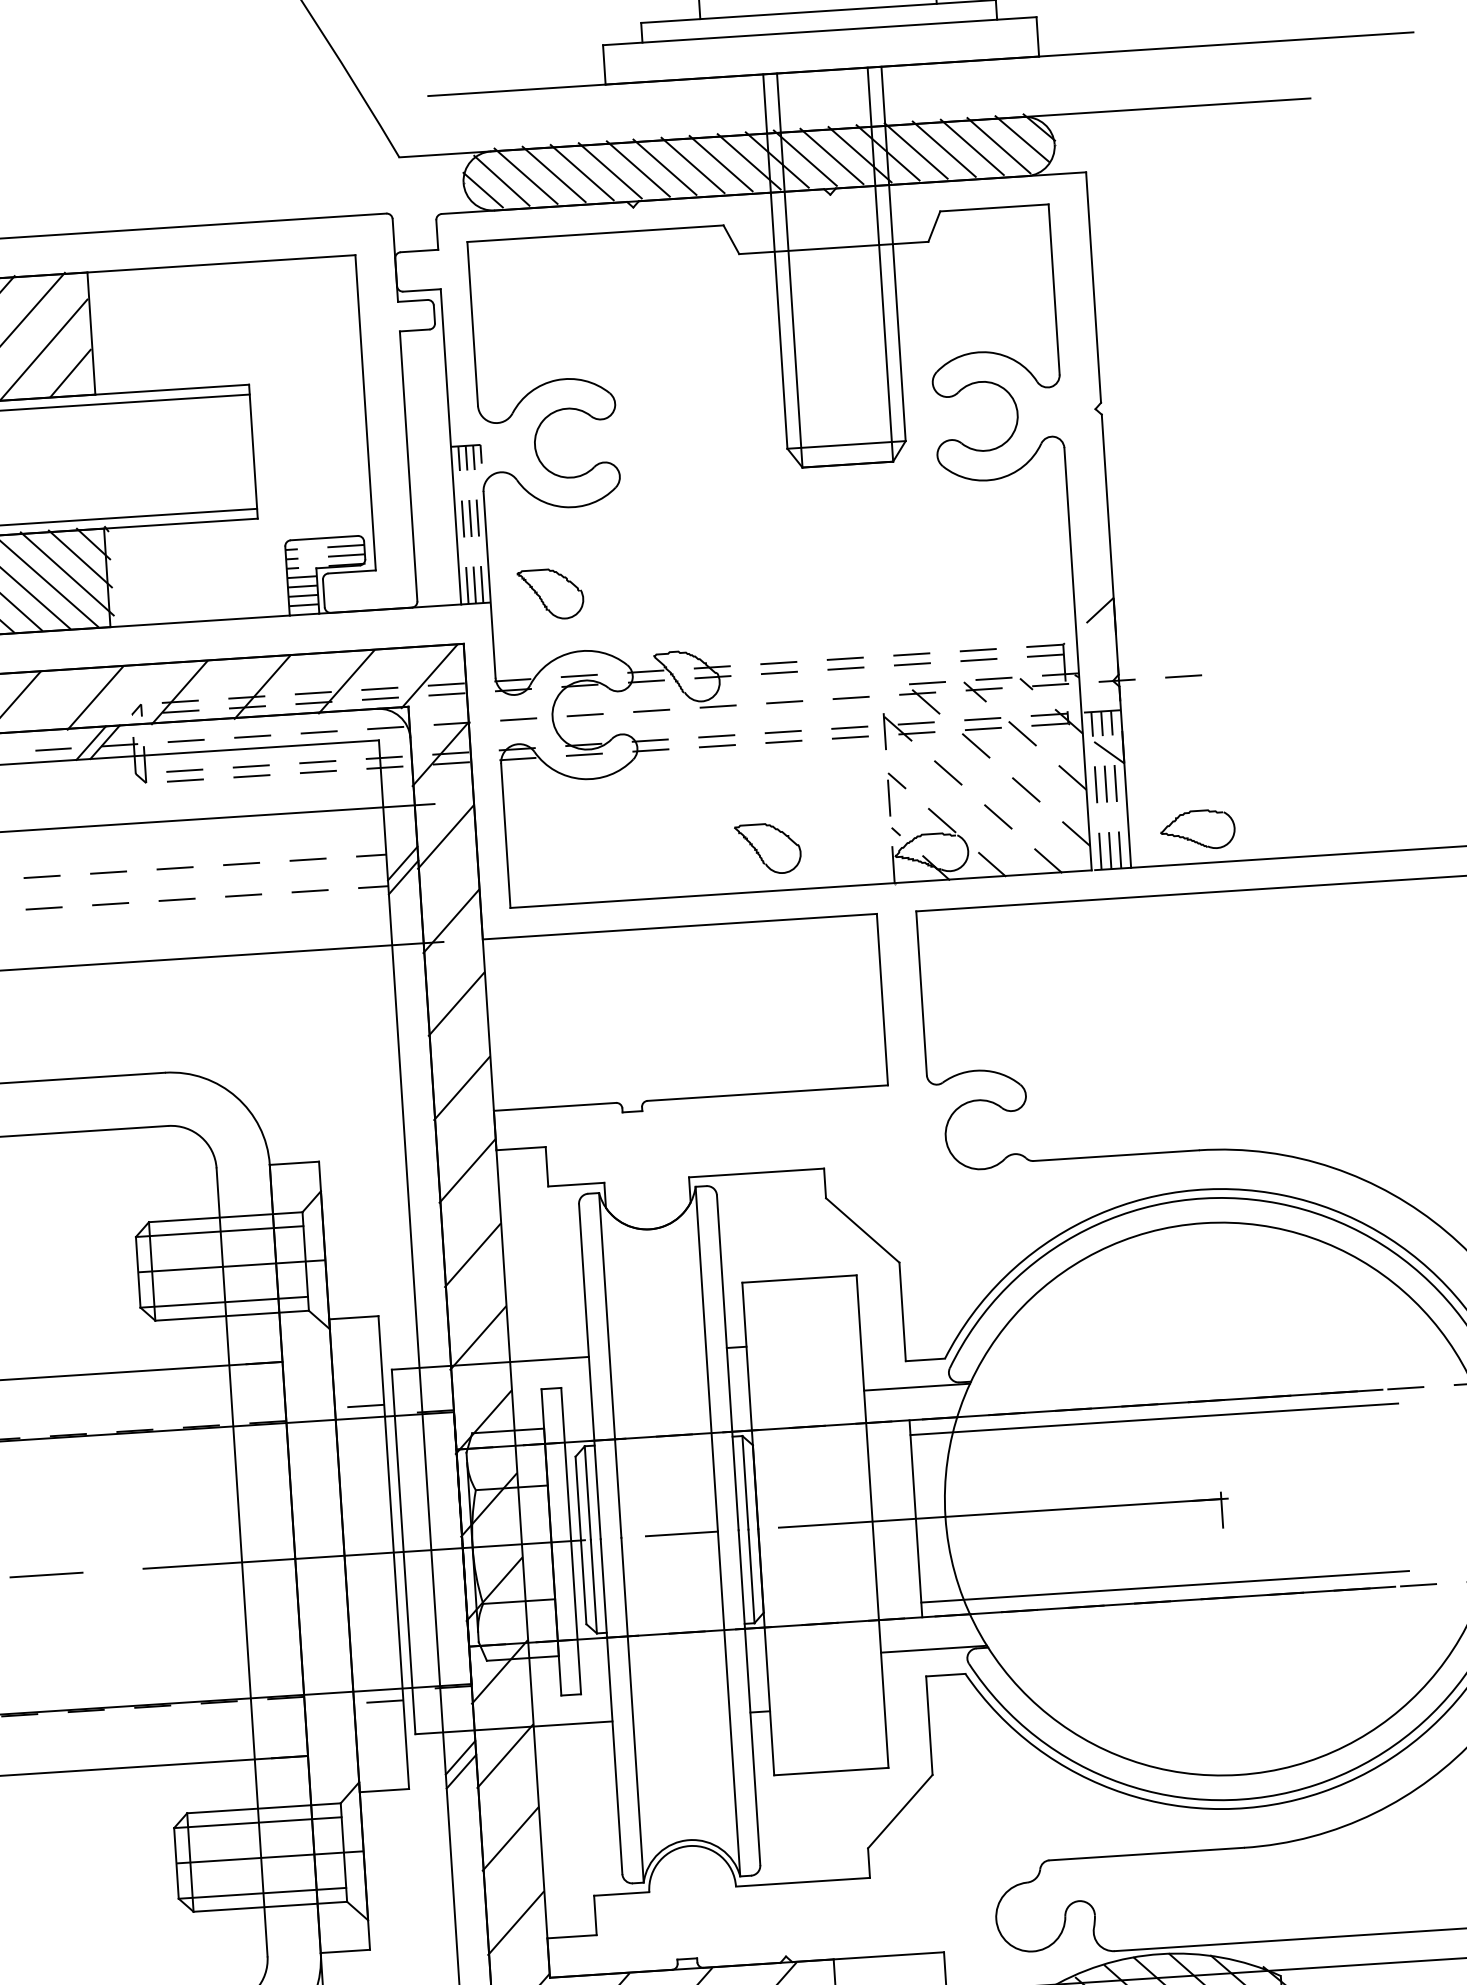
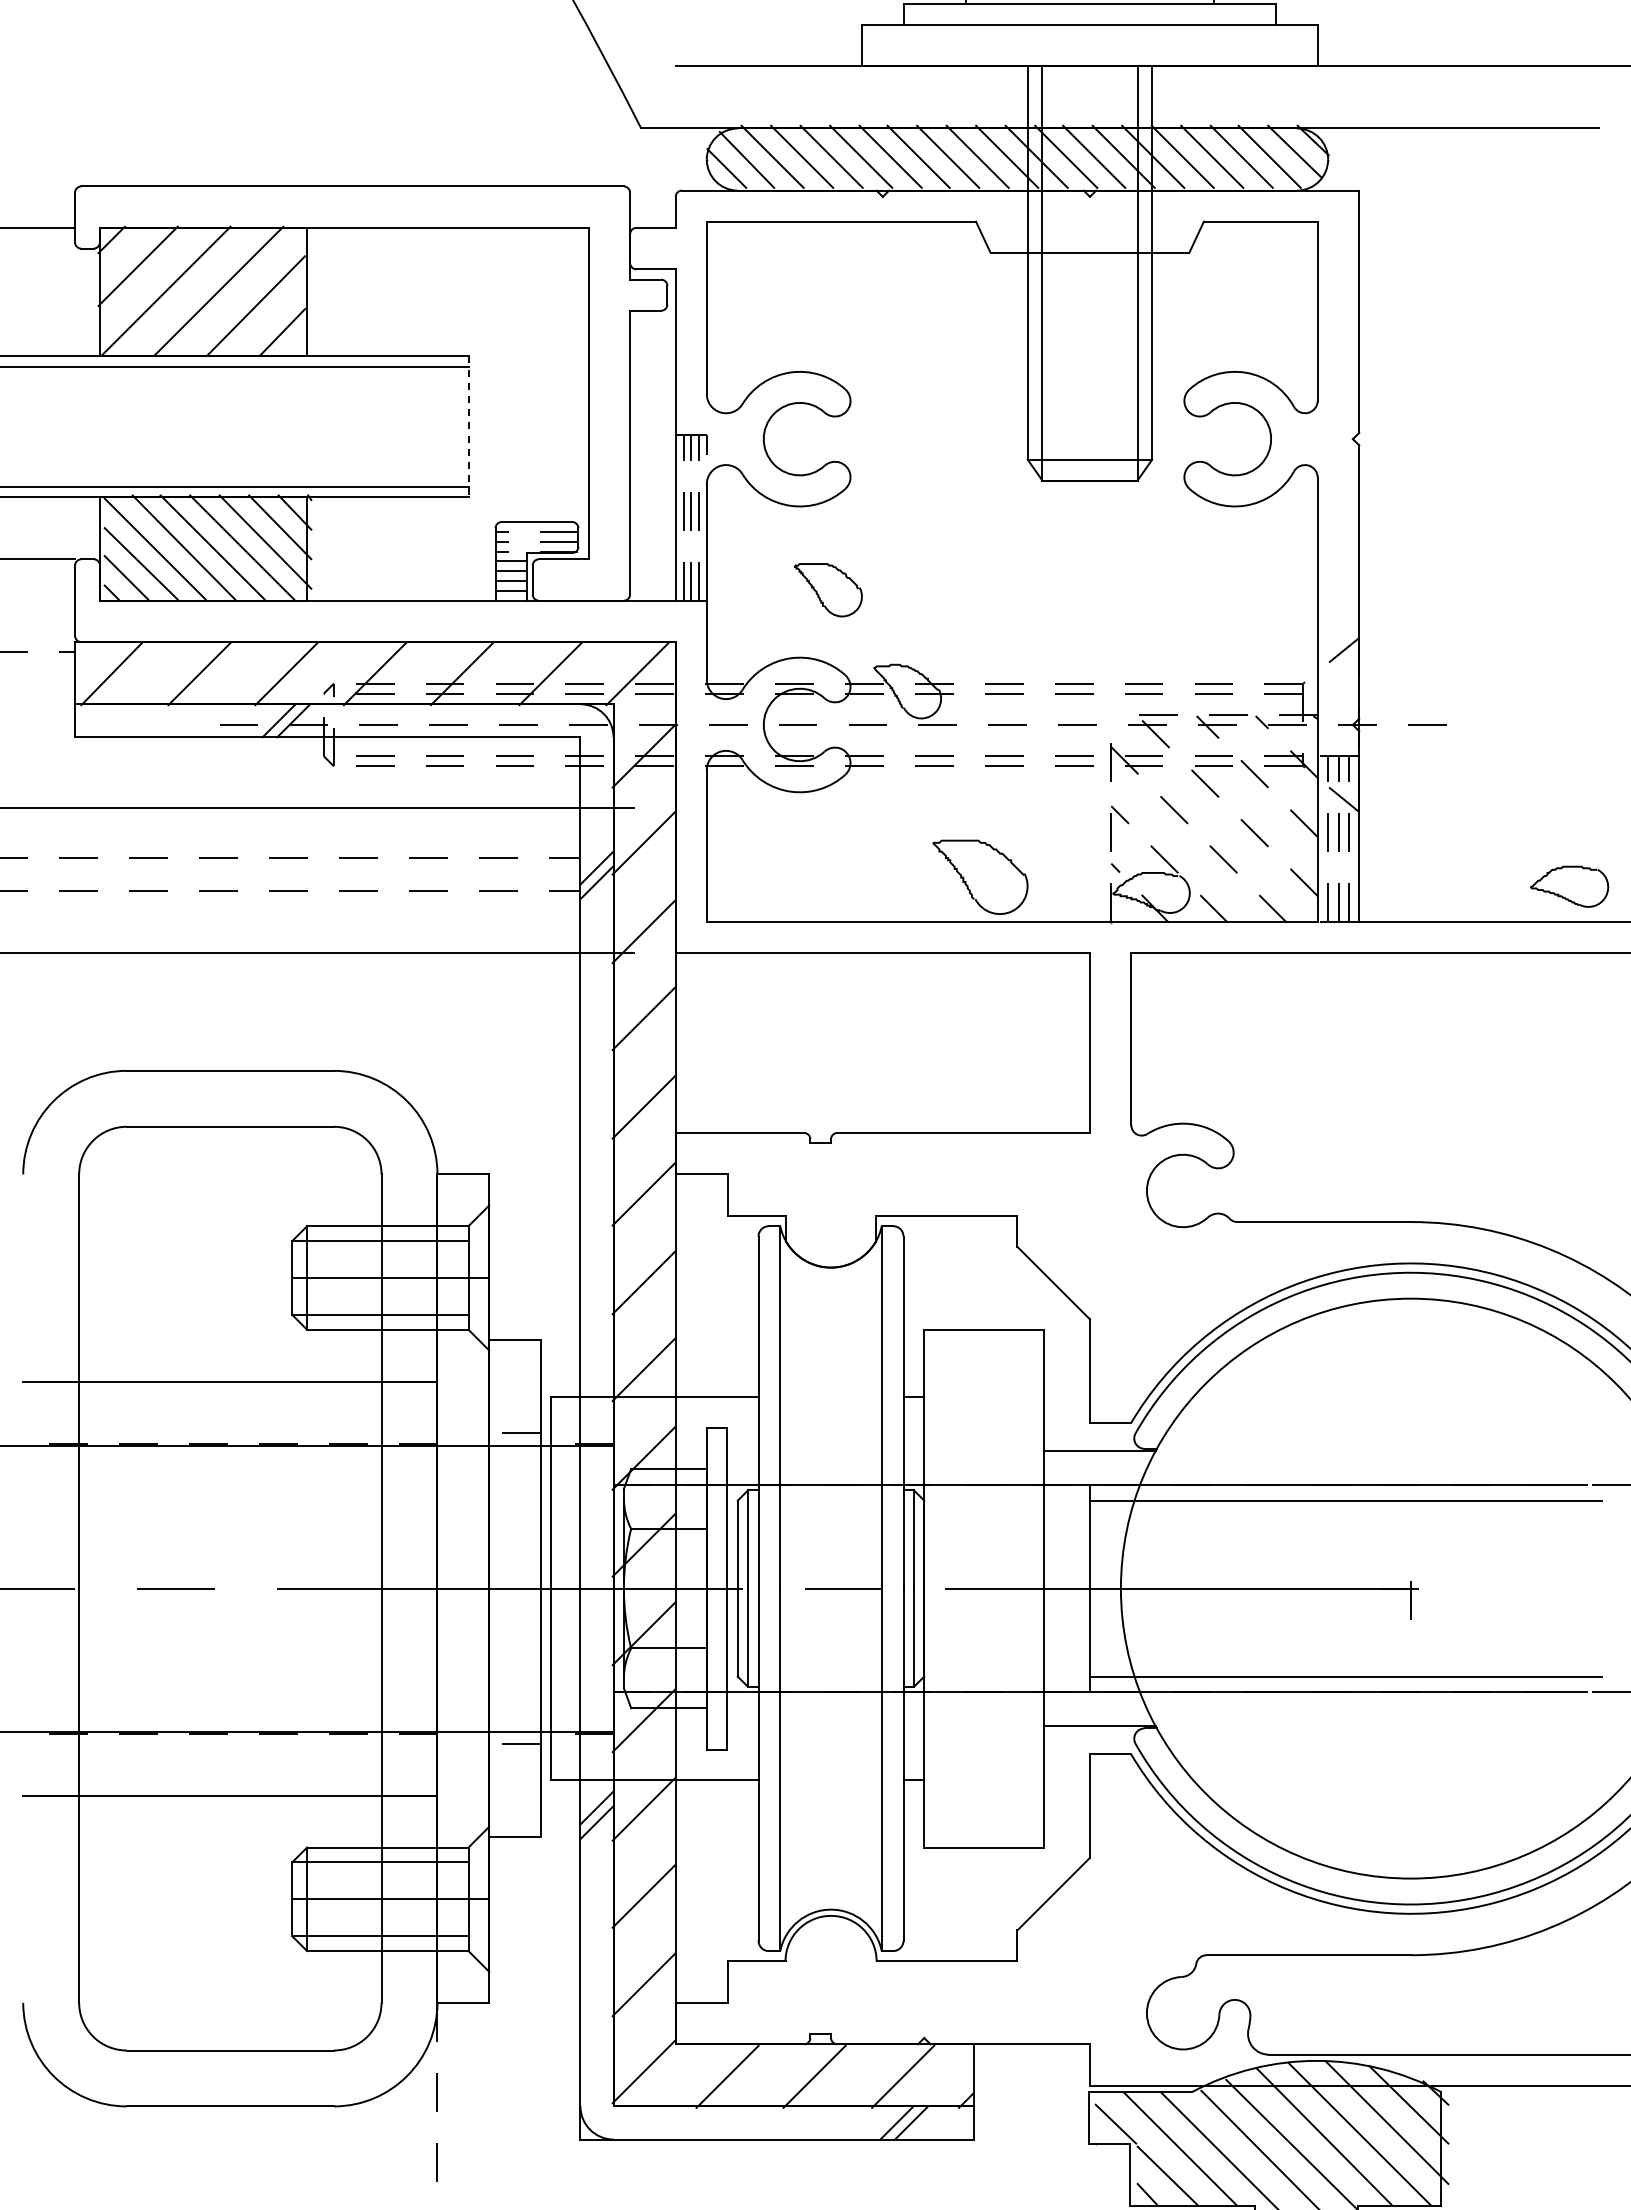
line: (253, 452) -> (468, 427), solid -> dashed
part: (551, 594) -> (828, 590), moved
part: (1197, 829) -> (1569, 886), moved
part: (768, 849) -> (980, 877), size x1.4

